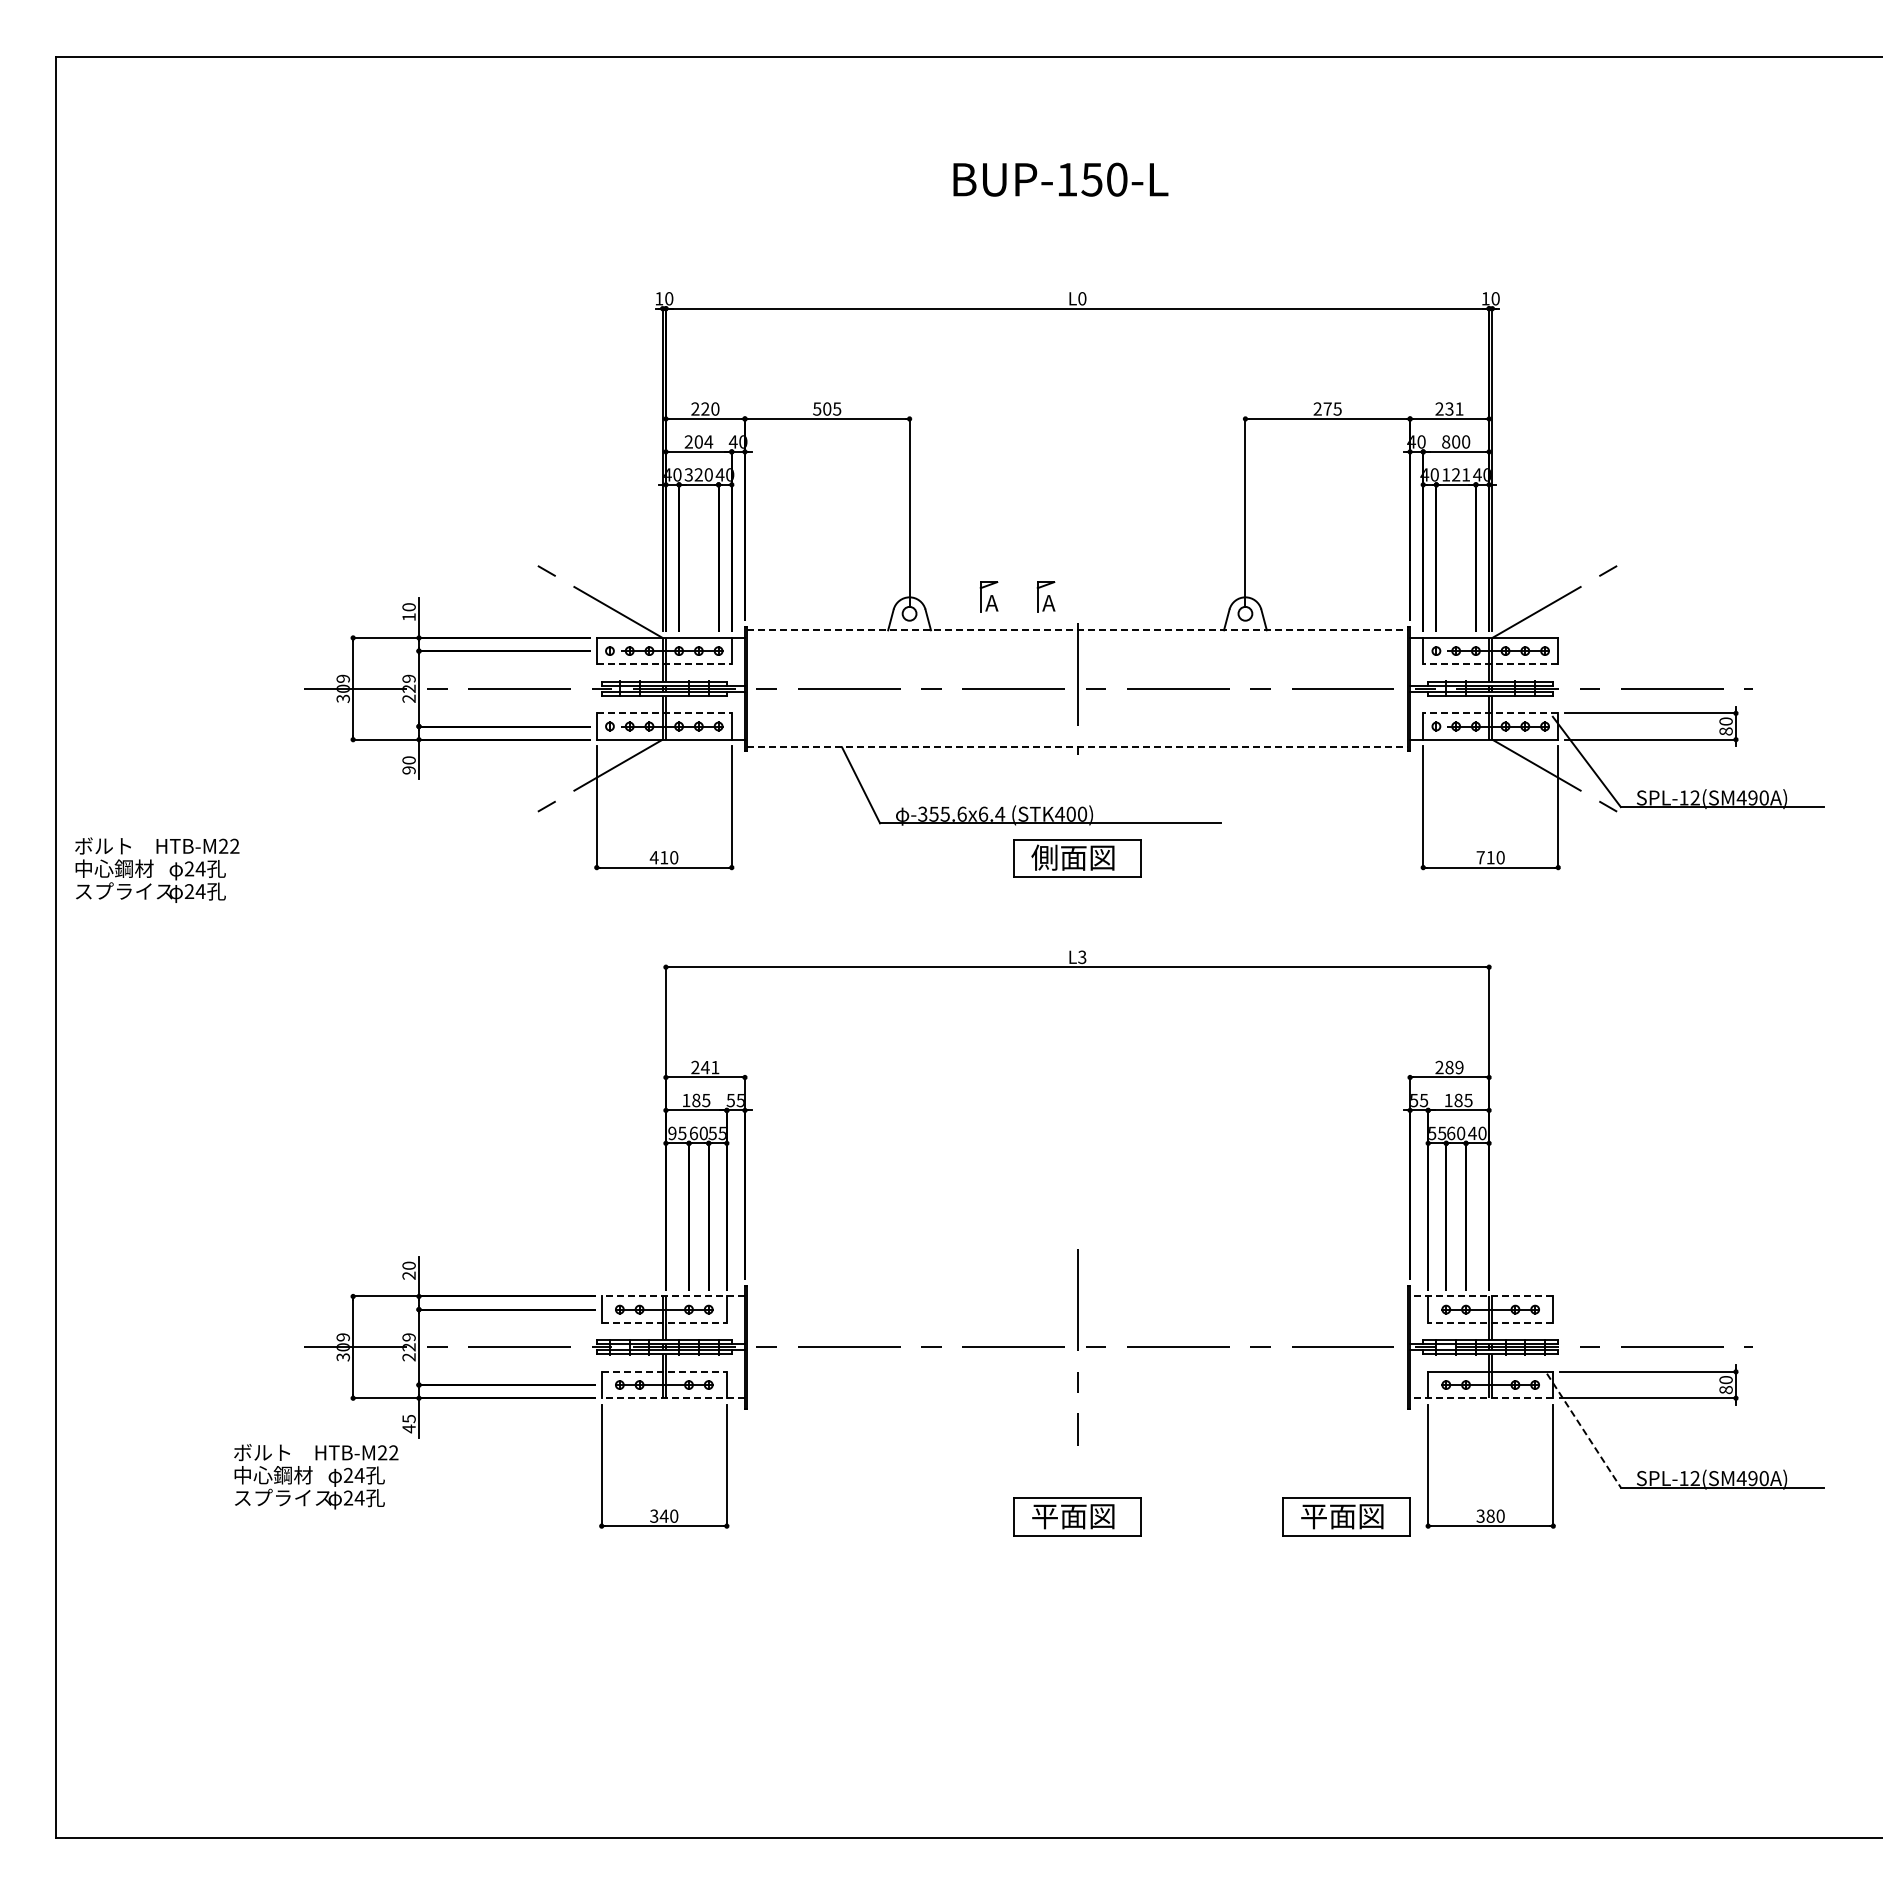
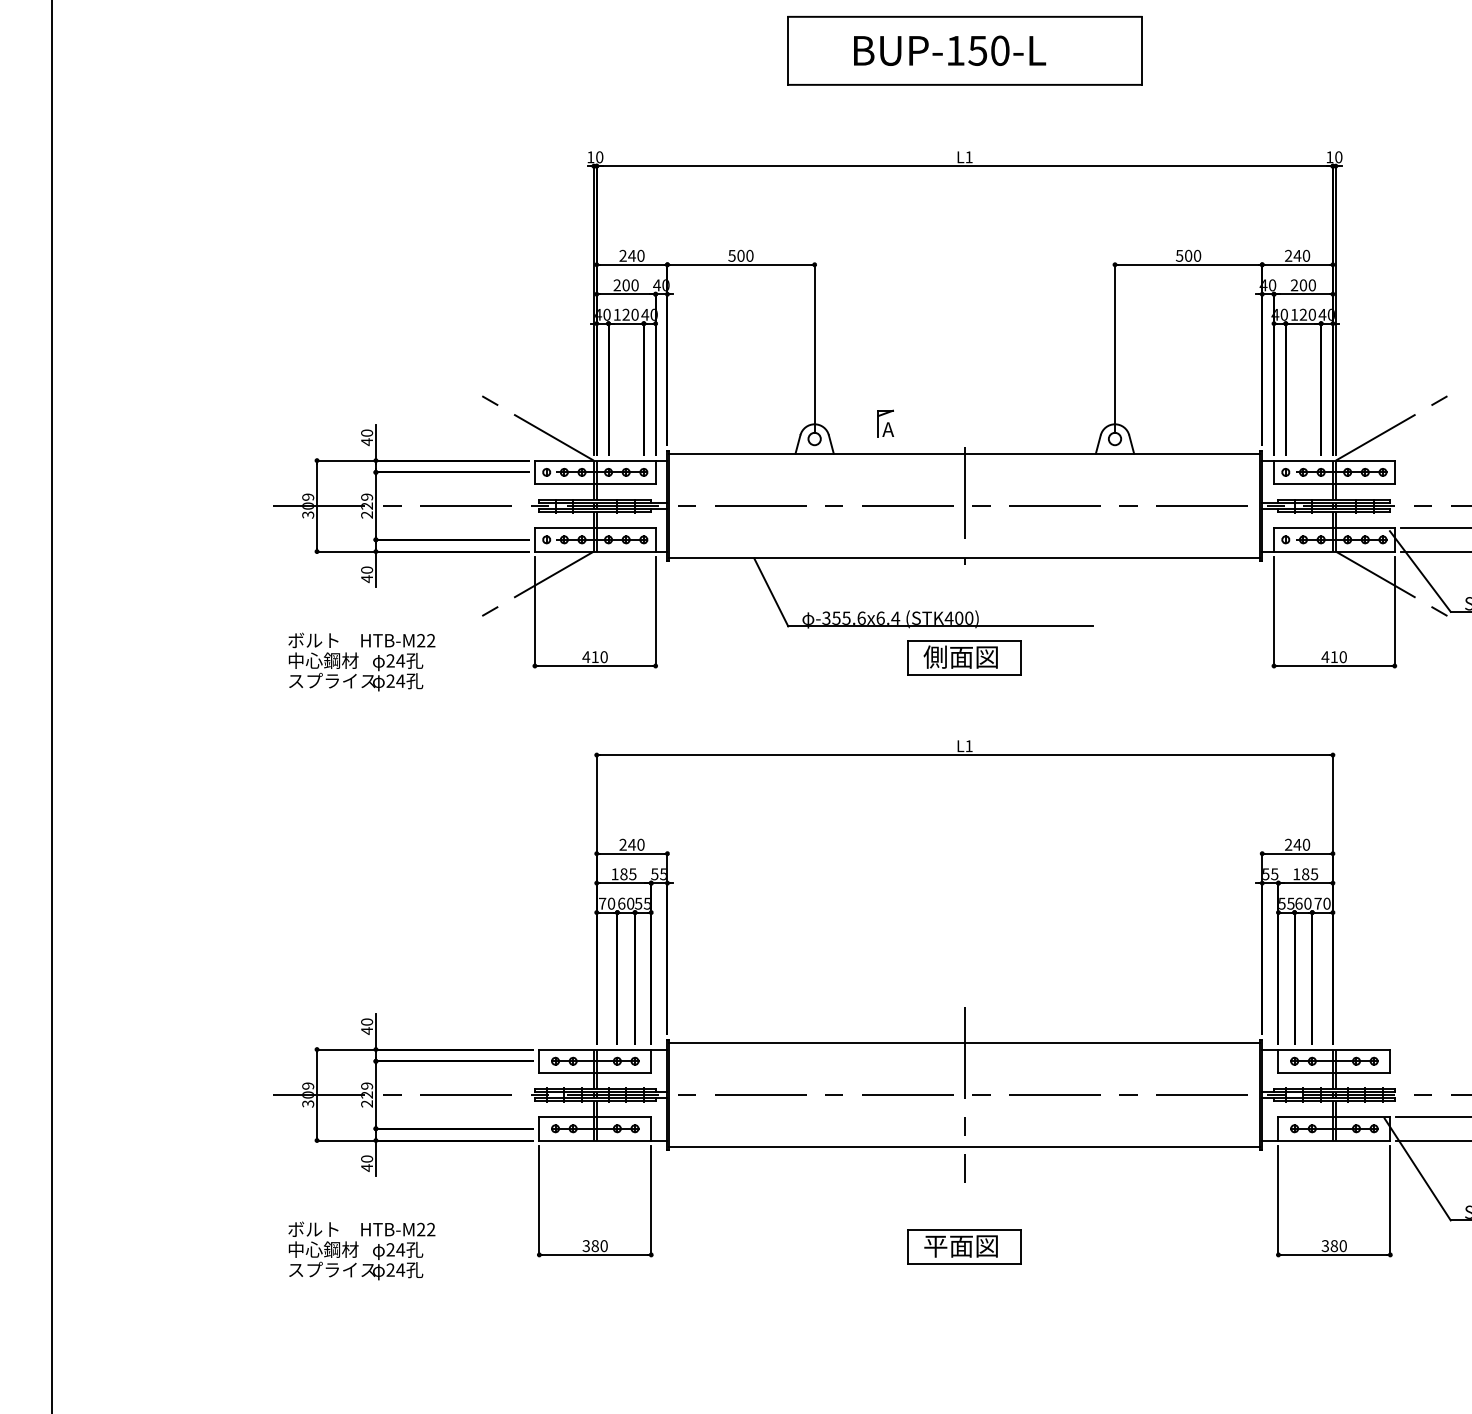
part: (1077, 179) -> (964, 50), added
text: (1082, 298) -> (969, 157), L0 -> L1
text: (704, 408) -> (631, 255), 220 -> 240
text: (837, 408) -> (750, 255), 505 -> 500
text: (1327, 408) -> (1188, 255), 275 -> 500
text: (1454, 408) -> (1301, 255), 231 -> 240
text: (708, 441) -> (634, 284), 204 -> 200
text: (1446, 441) -> (1294, 284), 800 -> 200
text: (688, 474) -> (616, 314), 320 -> 120
text: (1466, 474) -> (1312, 314), 121 -> 120
part: (1045, 596) -> (936, 423), removed
text: (408, 616) -> (366, 441), 10 -> 40
line: (1077, 630) -> (964, 453), dashed -> solid
line: (664, 664) -> (595, 484), dashed -> solid
line: (1490, 664) -> (1334, 484), dashed -> solid
line: (664, 713) -> (595, 528), dashed -> solid
line: (1490, 713) -> (1334, 528), dashed -> solid
line: (1077, 747) -> (964, 558), dashed -> solid
text: (408, 770) -> (366, 579), 90 -> 40
text: (1480, 857) -> (1325, 656), 710 -> 410
text: (157, 869) -> (362, 661), moved
text: (1082, 957) -> (969, 746), L3 -> L1
text: (715, 1067) -> (641, 844), 241 -> 240
text: (1454, 1067) -> (1301, 844), 289 -> 240
text: (1472, 1132) -> (1318, 902), 40 -> 70
text: (677, 1133) -> (607, 903), 95 -> 70
text: (408, 1275) -> (366, 1030), 20 -> 40
line: (1077, 1288) -> (964, 1042), added
line: (673, 1296) -> (603, 1049), dashed -> solid
line: (1481, 1296) -> (1326, 1049), dashed -> solid
line: (664, 1322) -> (595, 1072), dashed -> solid
line: (1490, 1322) -> (1334, 1072), dashed -> solid
line: (664, 1371) -> (595, 1116), dashed -> solid
line: (673, 1398) -> (603, 1140), dashed -> solid
line: (1481, 1398) -> (1326, 1140), dashed -> solid
line: (1077, 1405) -> (964, 1147), added
text: (408, 1418) -> (366, 1158), 45 -> 40
line: (1583, 1430) -> (1417, 1169), dashed -> solid
text: (316, 1476) -> (362, 1250), moved
text: (663, 1515) -> (594, 1245), 340 -> 380
part: (1346, 1516) -> (1205, 1246), removed

